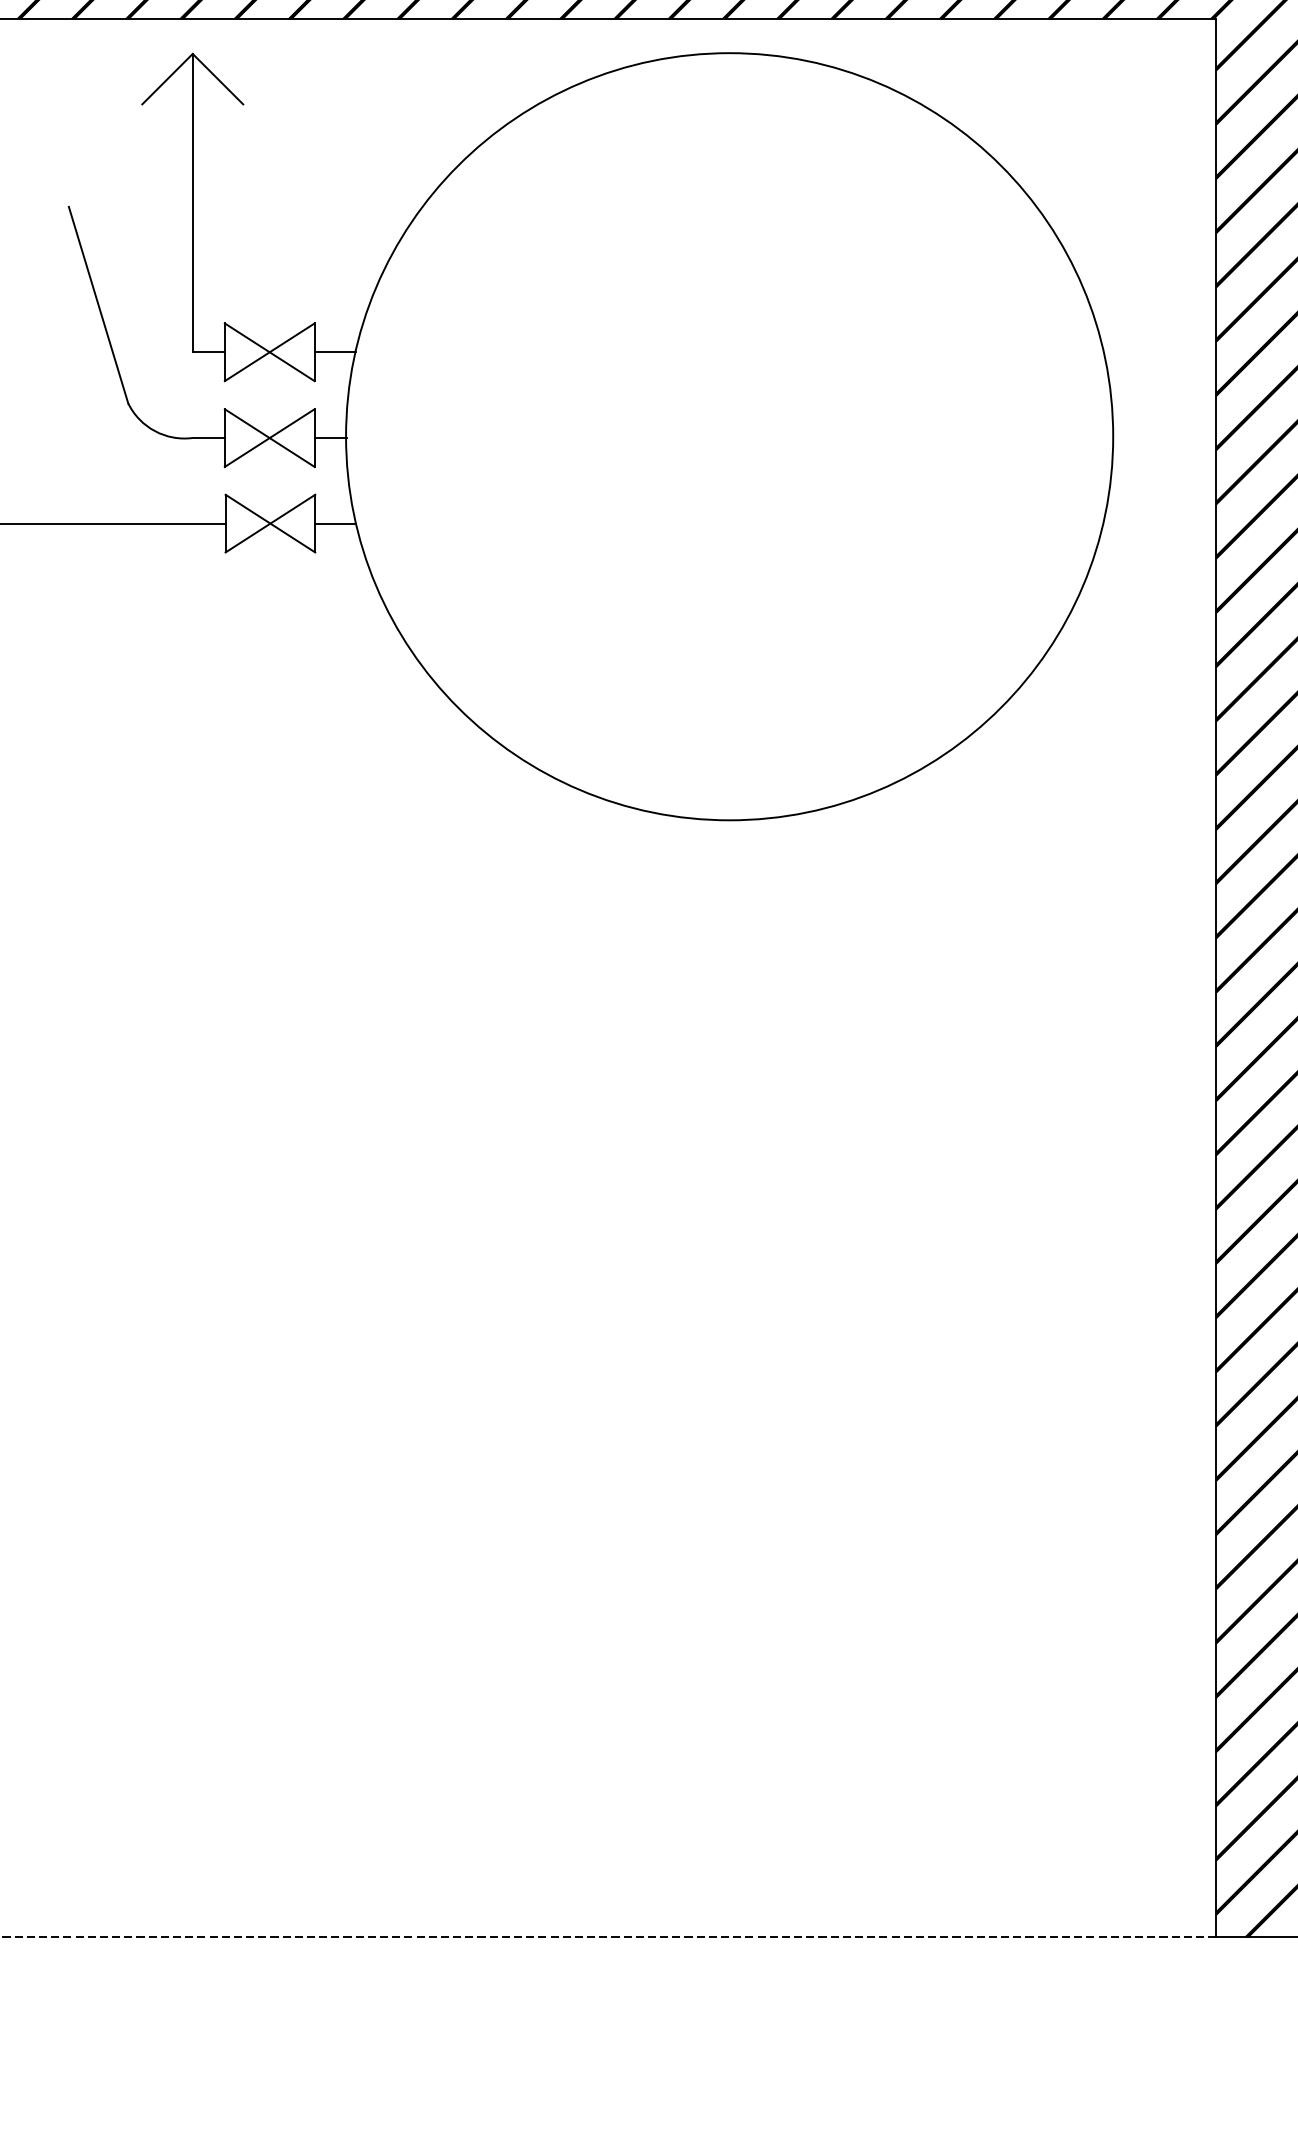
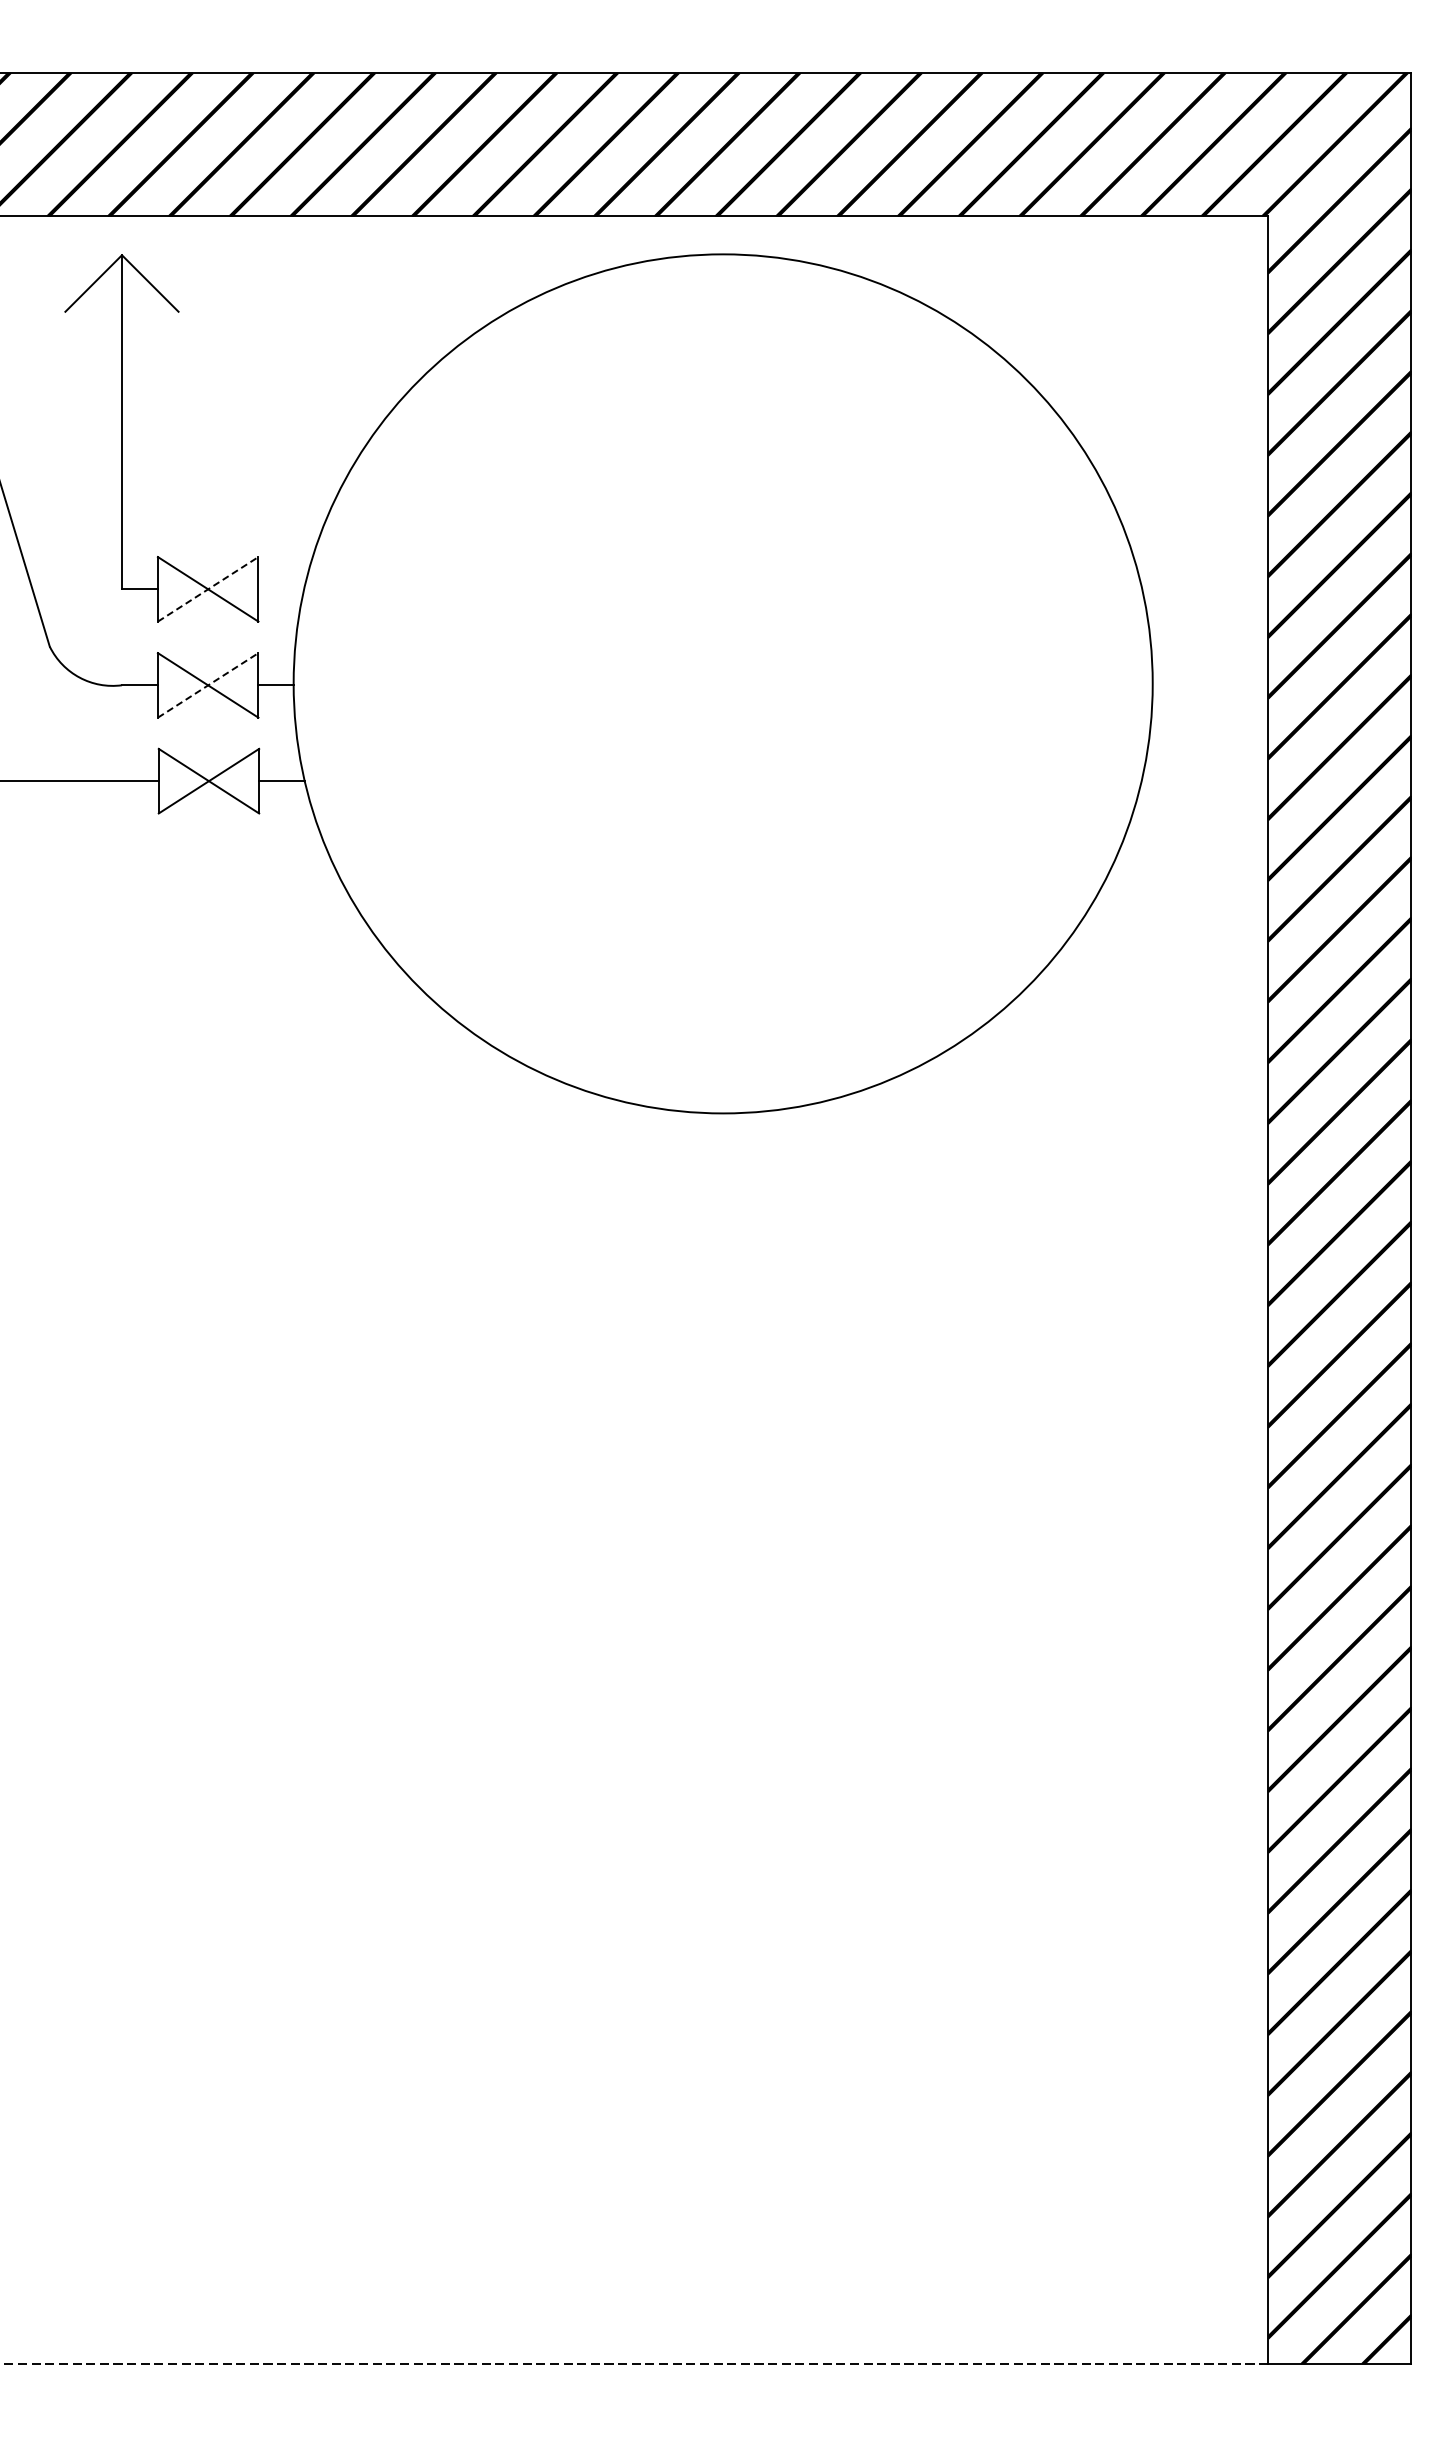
line: (270, 352) -> (208, 589), solid -> dashed
line: (335, 352) -> (281, 589), removed
line: (270, 438) -> (208, 685), solid -> dashed

